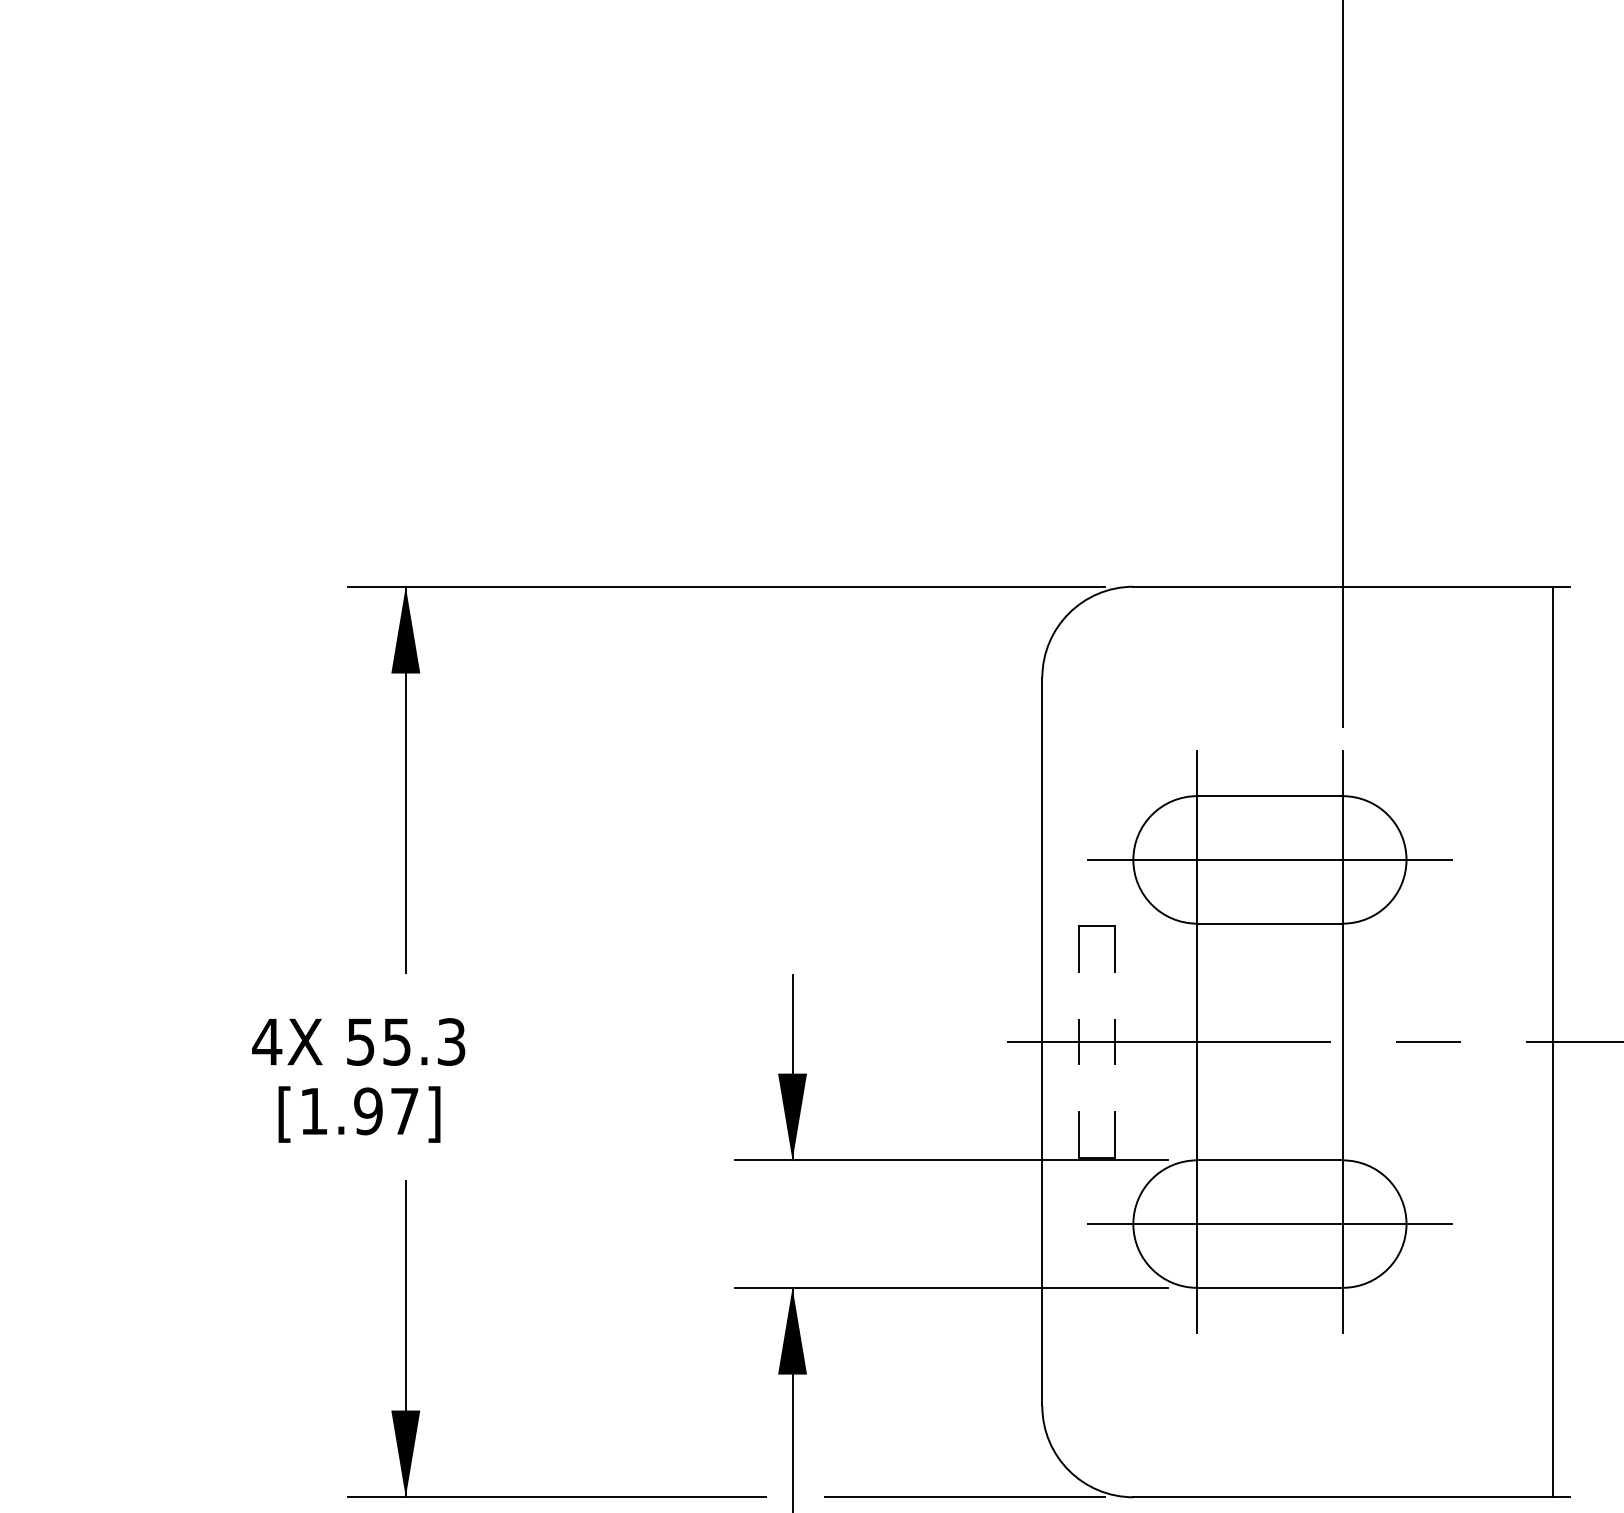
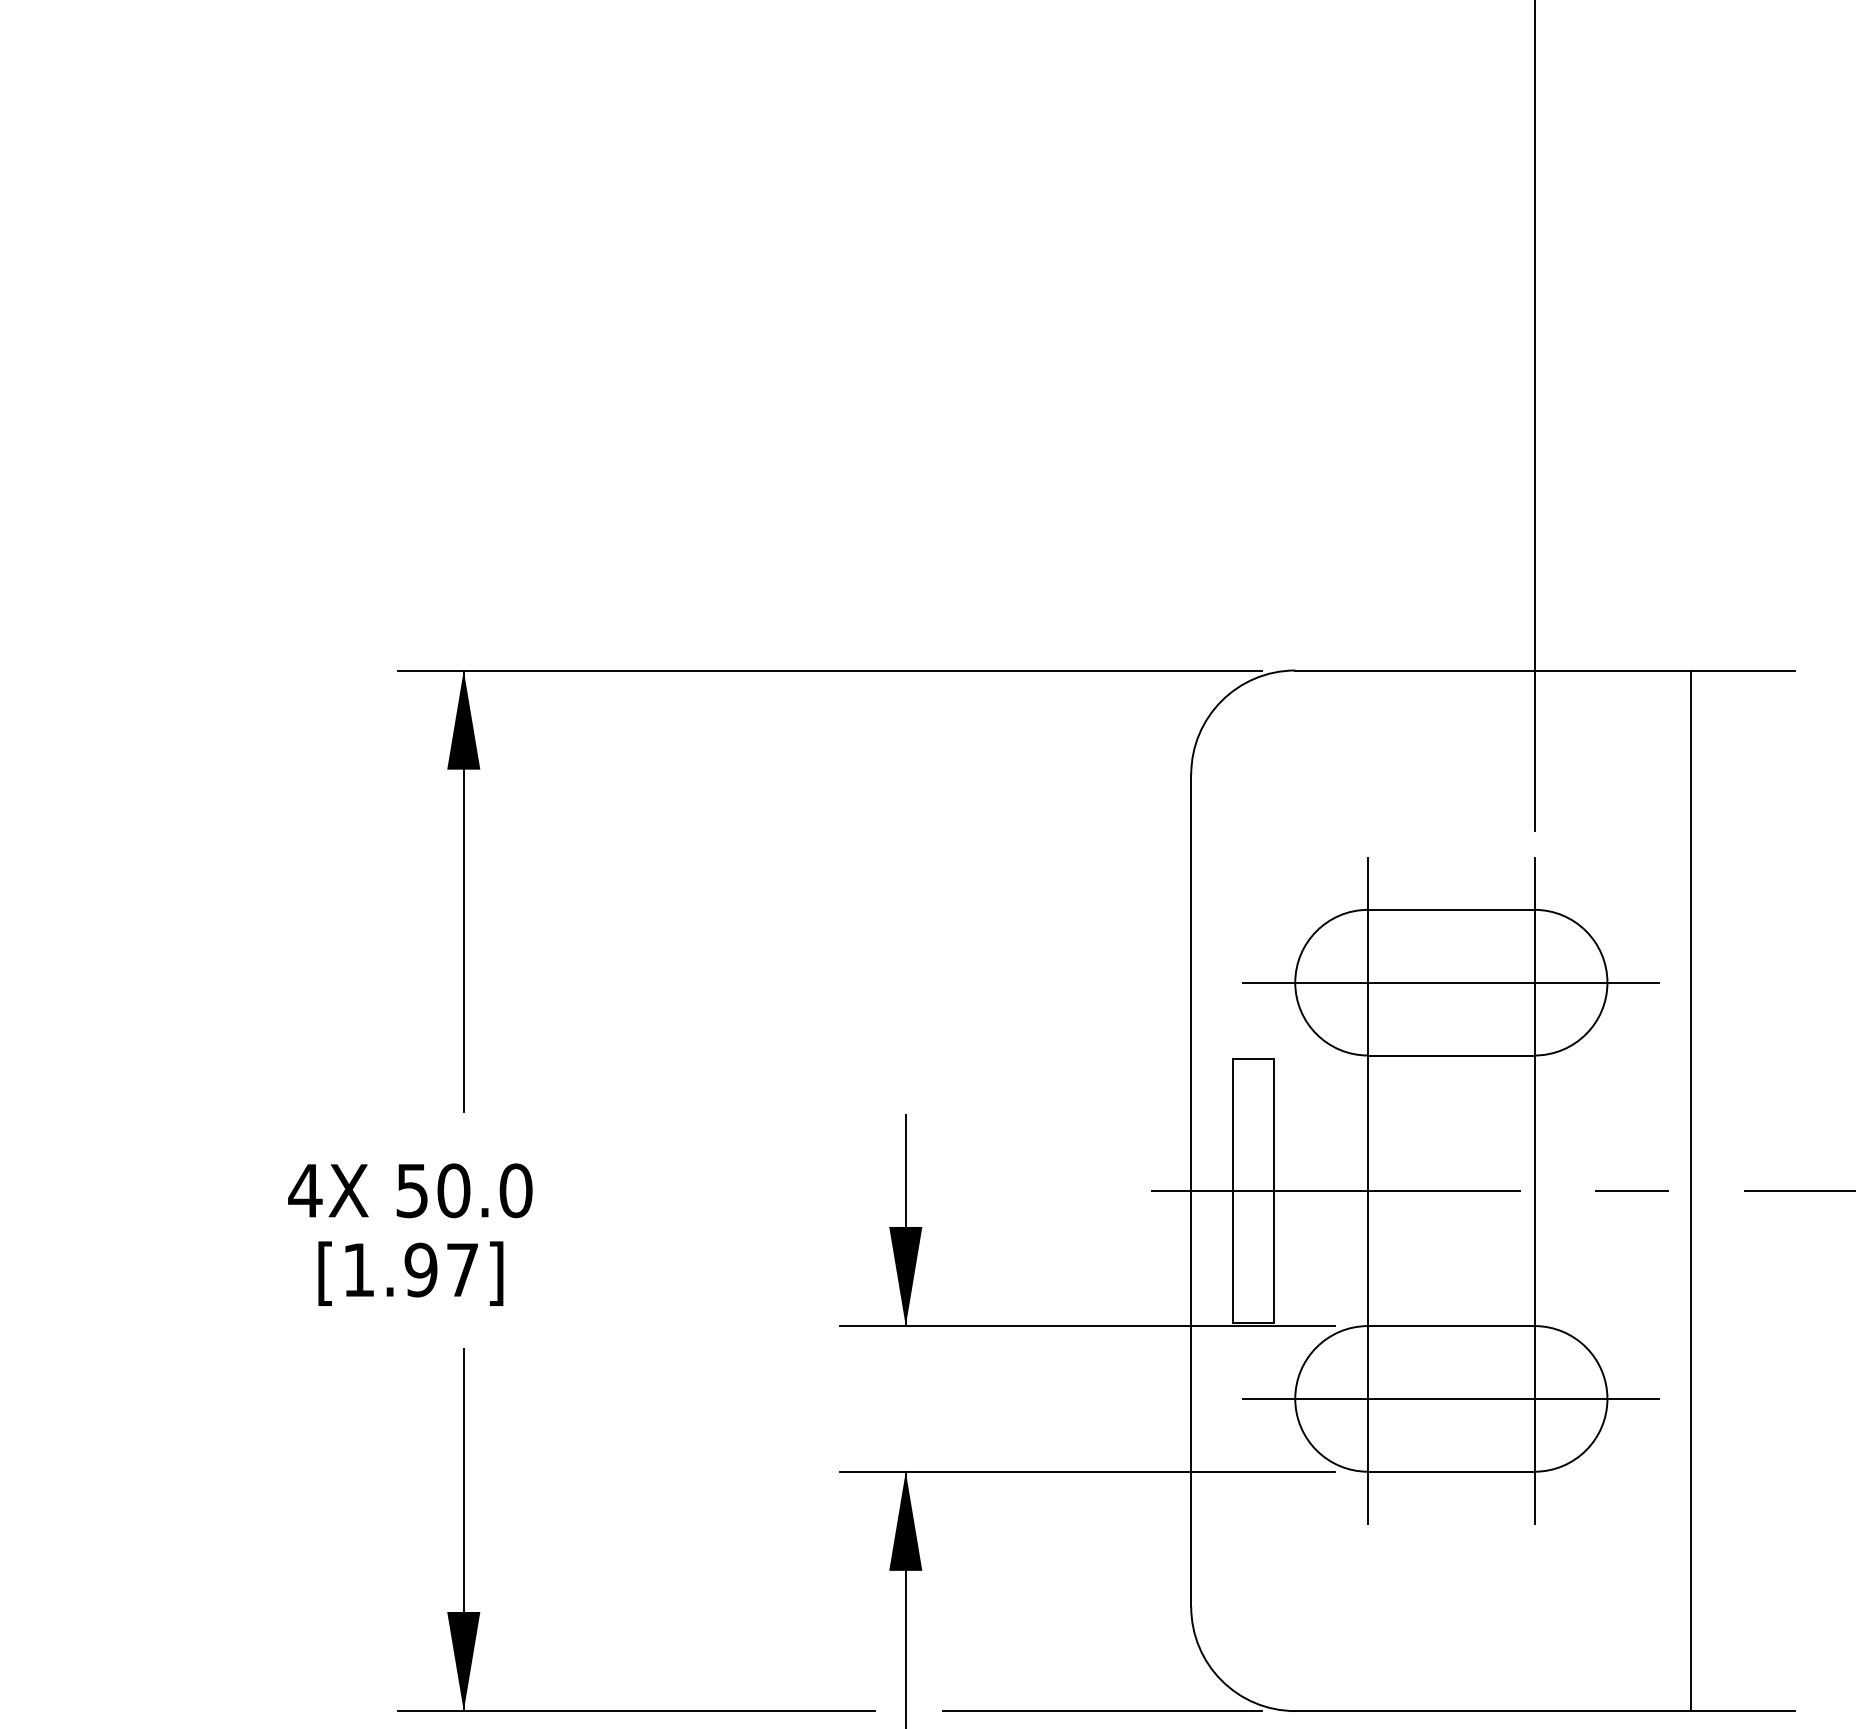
text: (423, 1041) -> (484, 1190), 55.3 -> 50.0
line: (1078, 1041) -> (1232, 1190), dashed -> solid
line: (1552, 1041) -> (1690, 1190), moved
line: (1115, 1042) -> (1274, 1191), dashed -> solid

